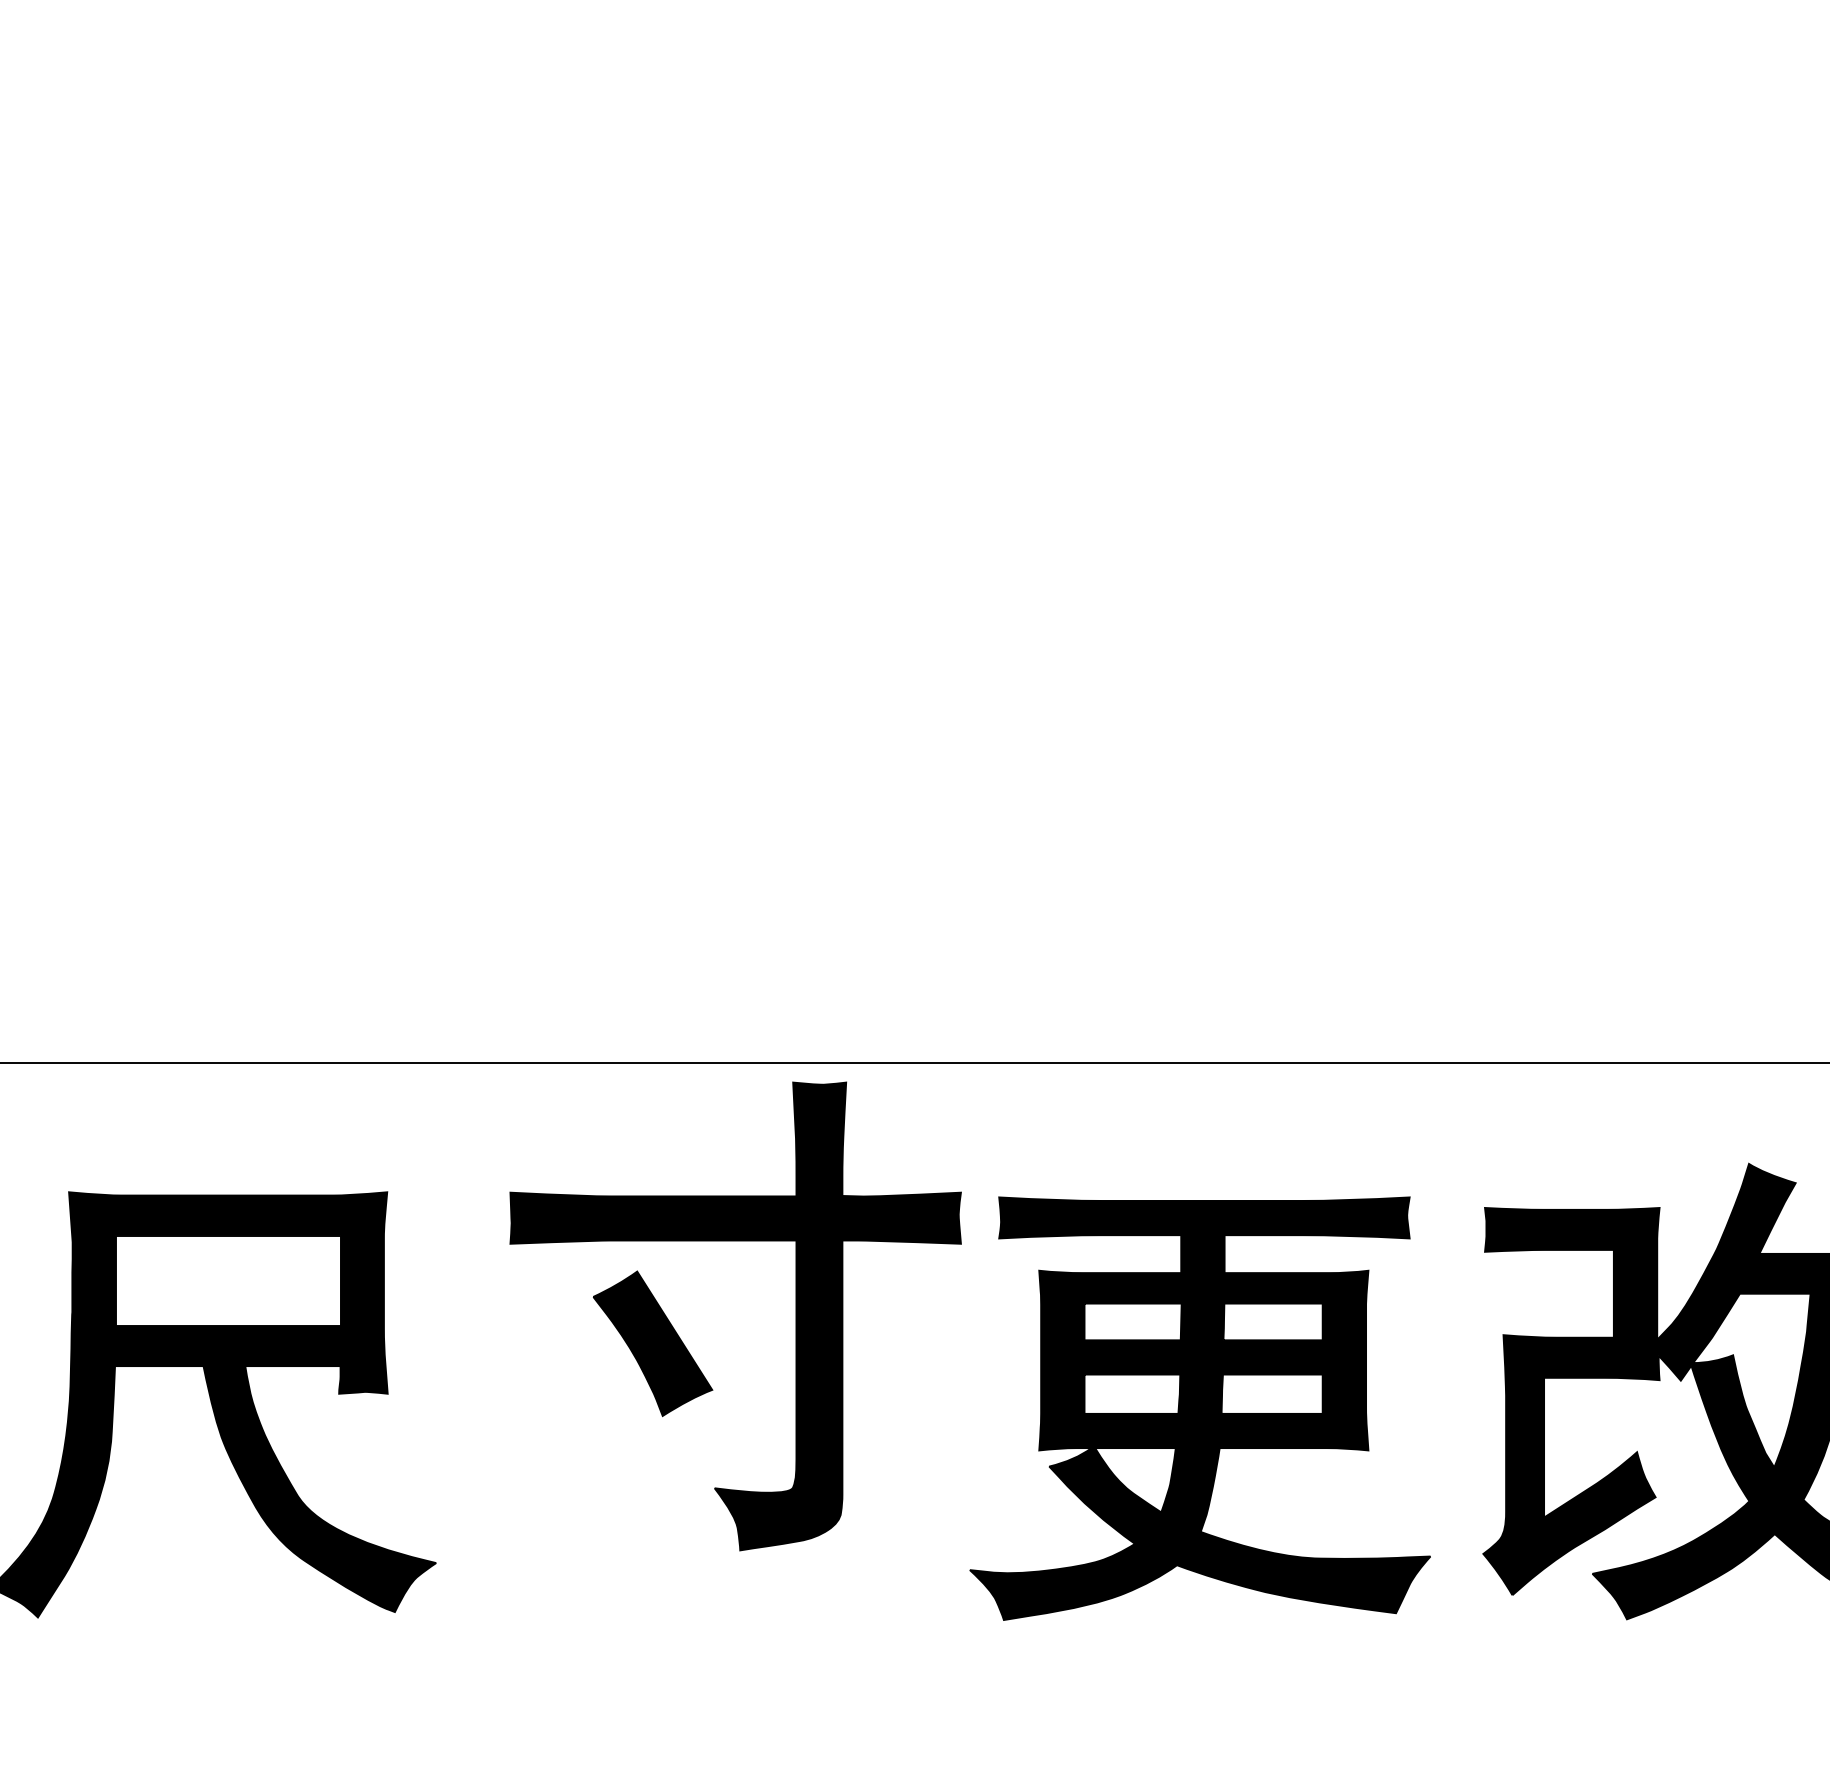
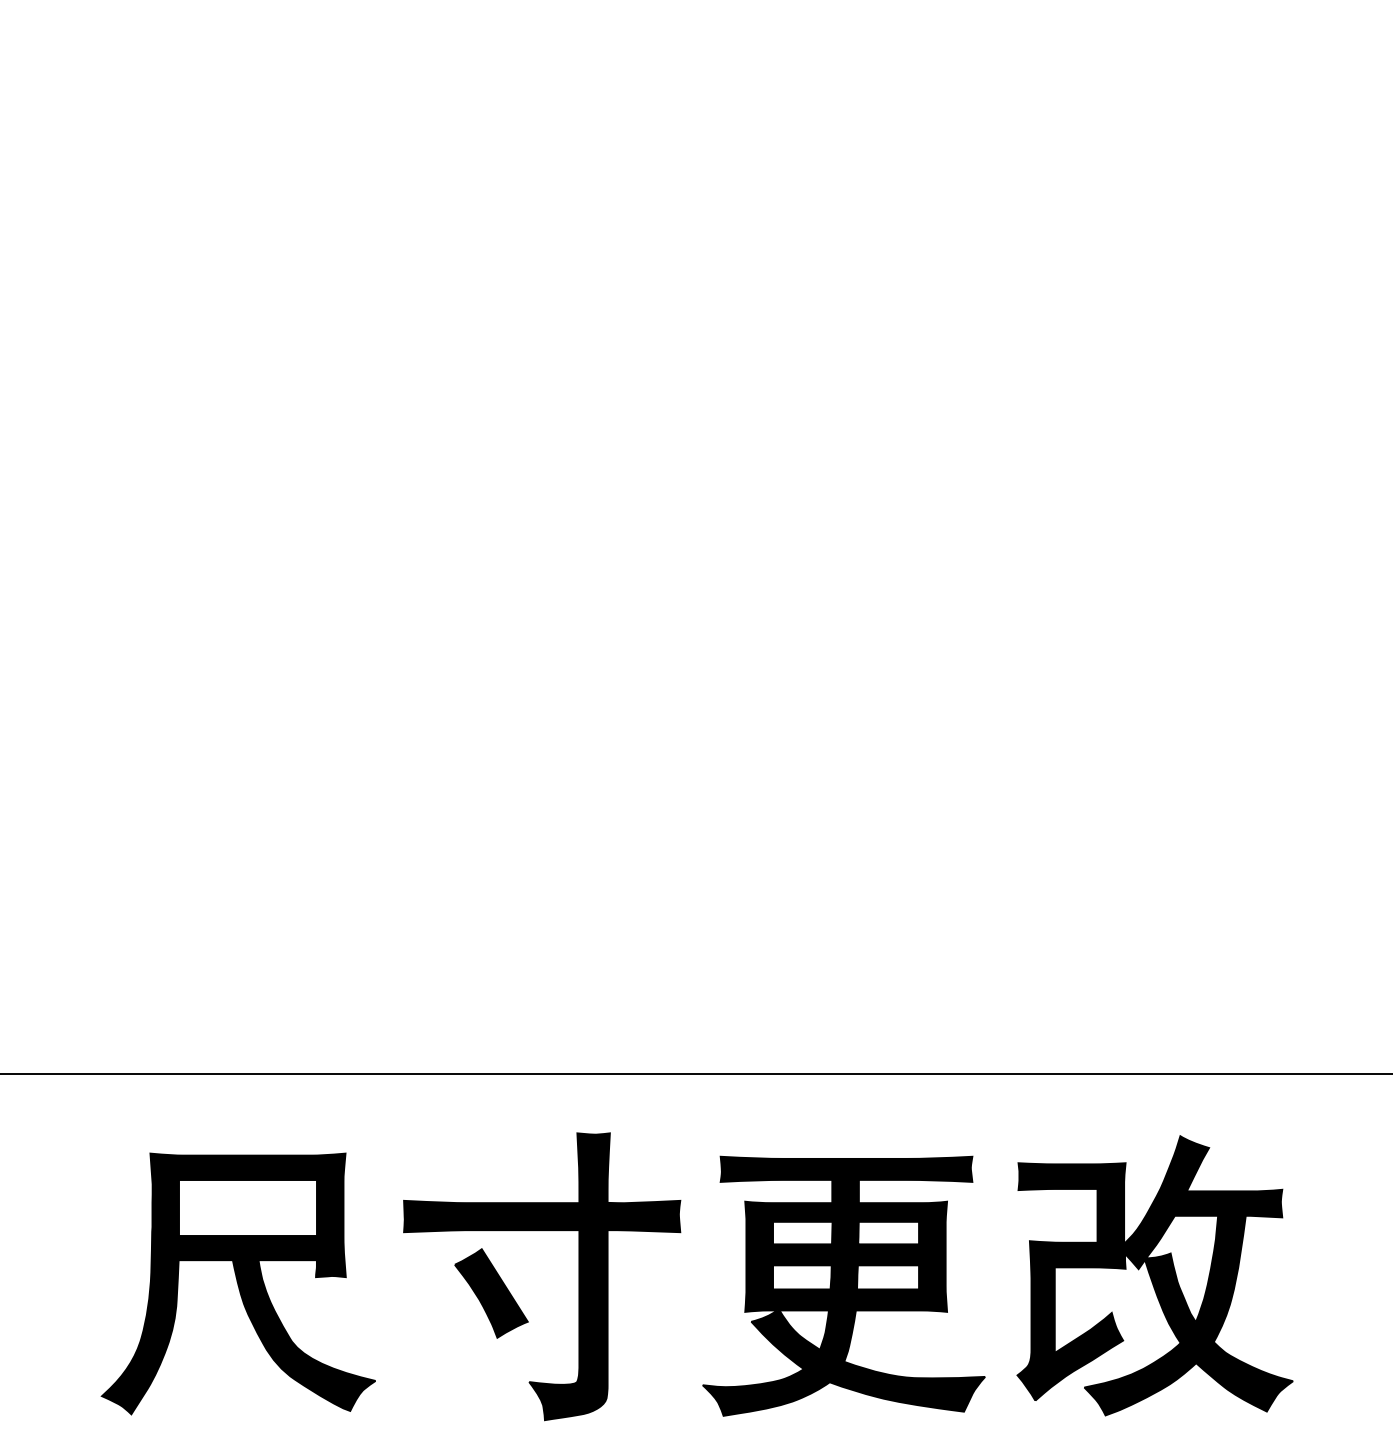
part: (687, 1347) -> (512, 1295), moved

